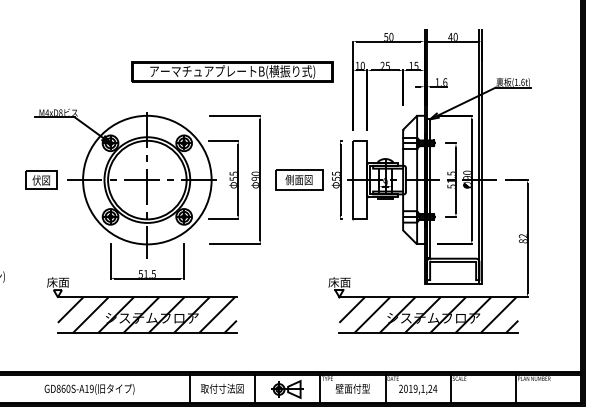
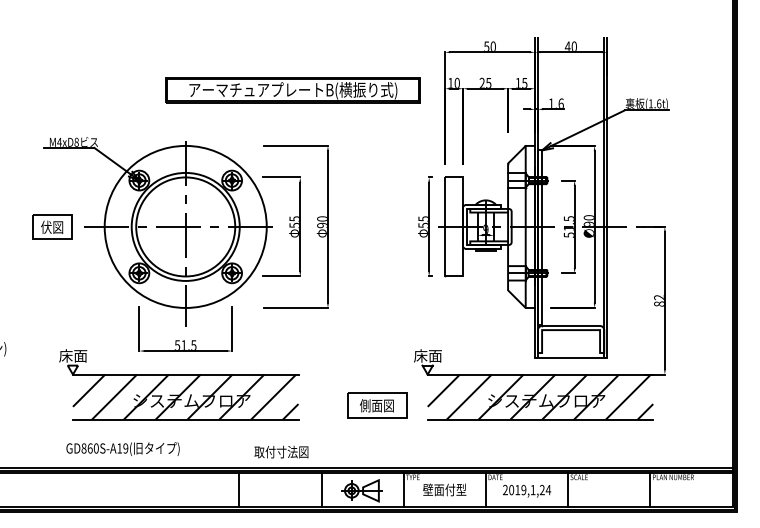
part: (299, 179) -> (377, 405), moved
text: (222, 388) -> (281, 451), moved
text: (89, 389) -> (122, 449), moved

